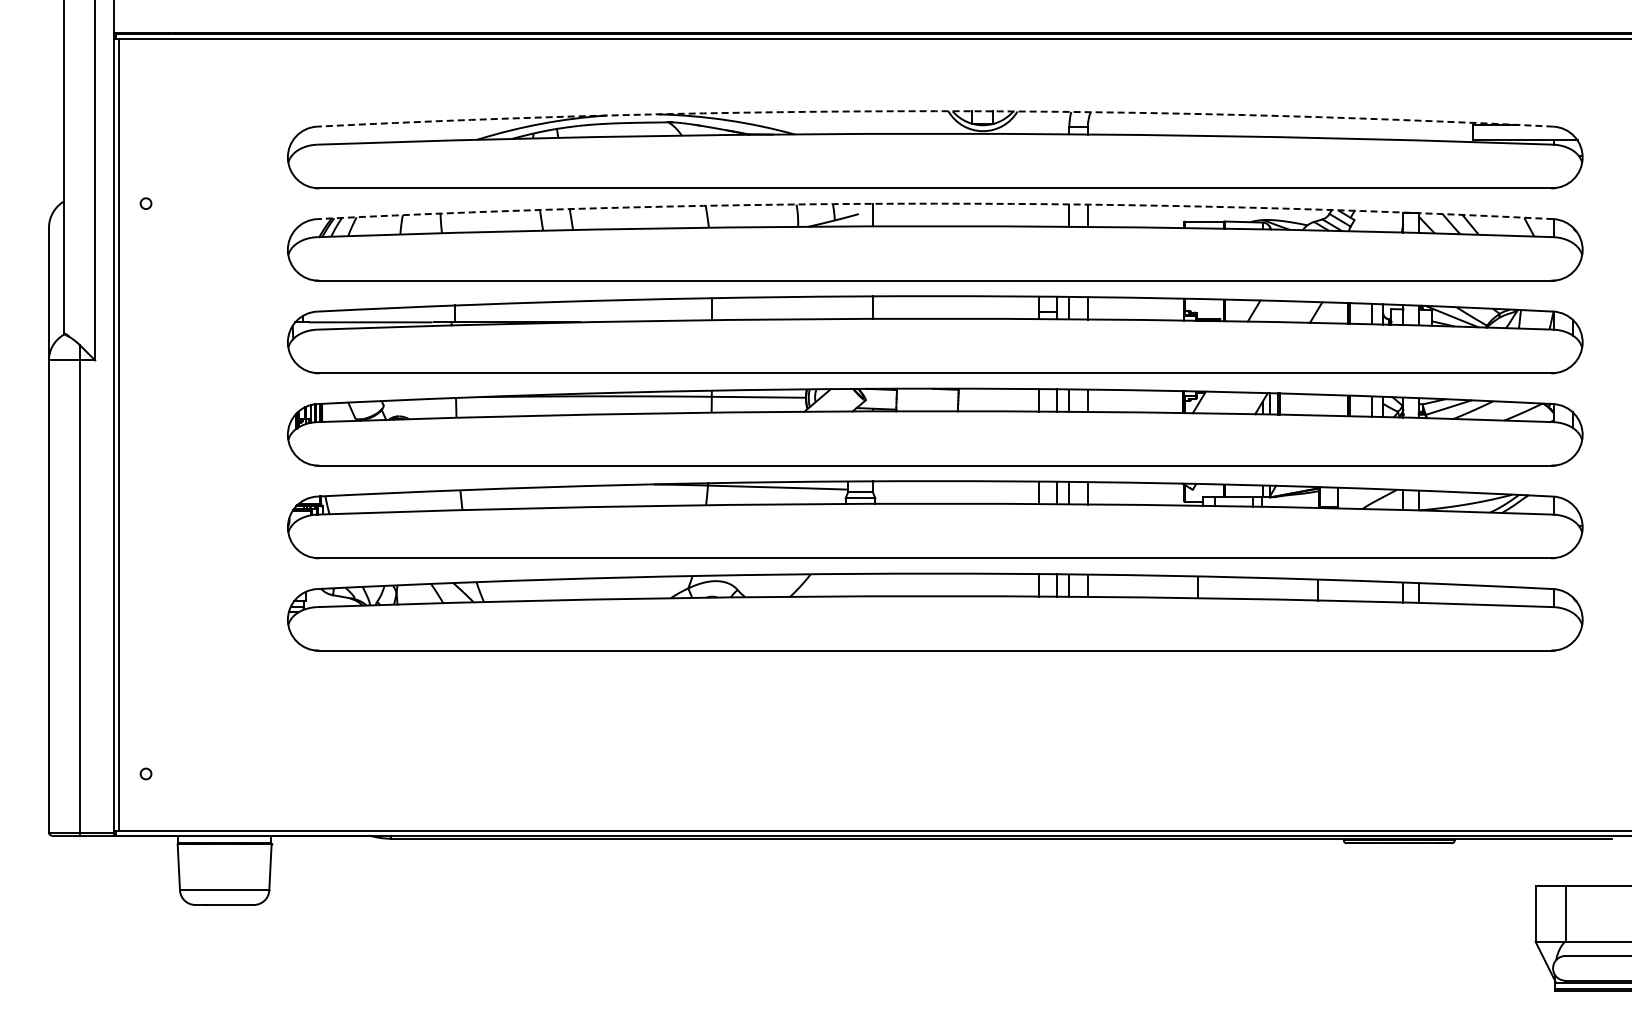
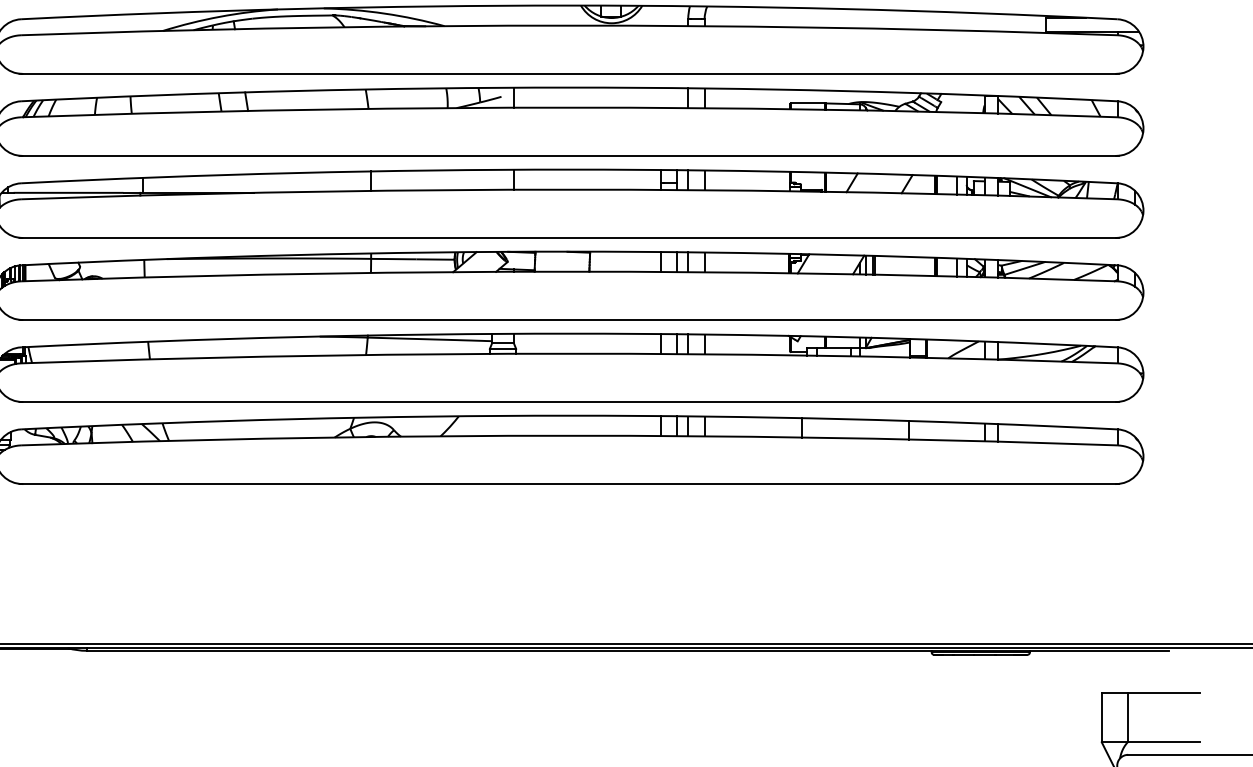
arc: (935, 111) -> (569, 5), dashed -> solid
arc: (935, 203) -> (569, 87), dashed -> solid

